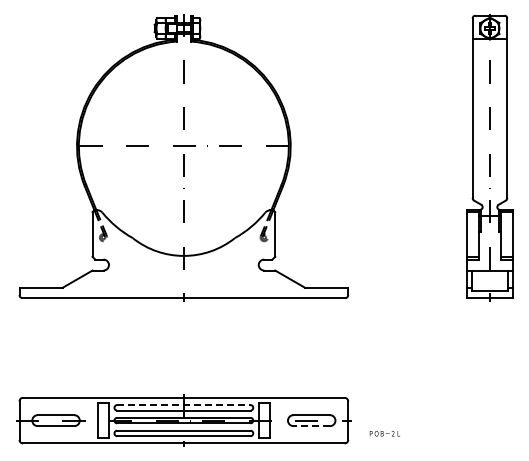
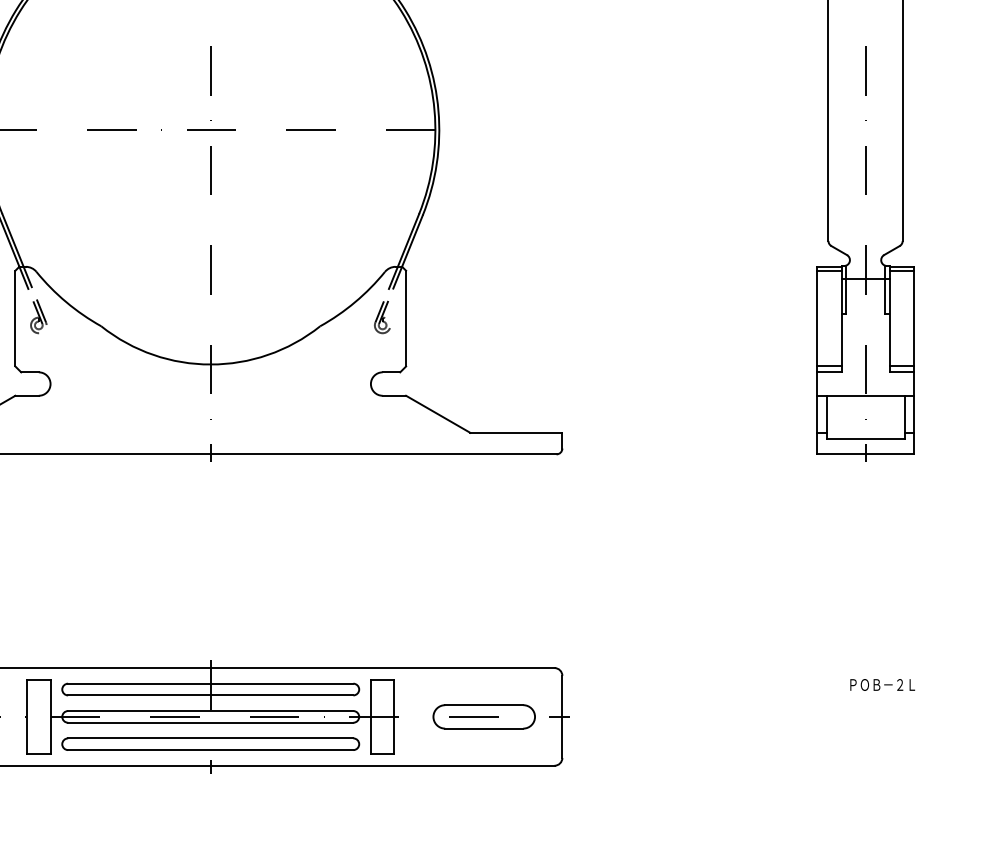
line: (183, 405) -> (209, 684), dashed -> solid
line: (311, 426) -> (483, 729), dashed -> solid
text: (384, 433) -> (881, 684), moved

